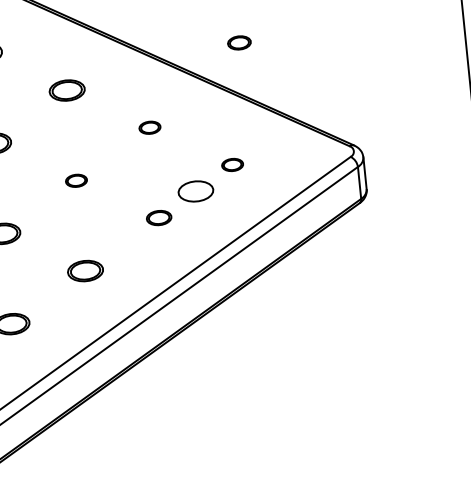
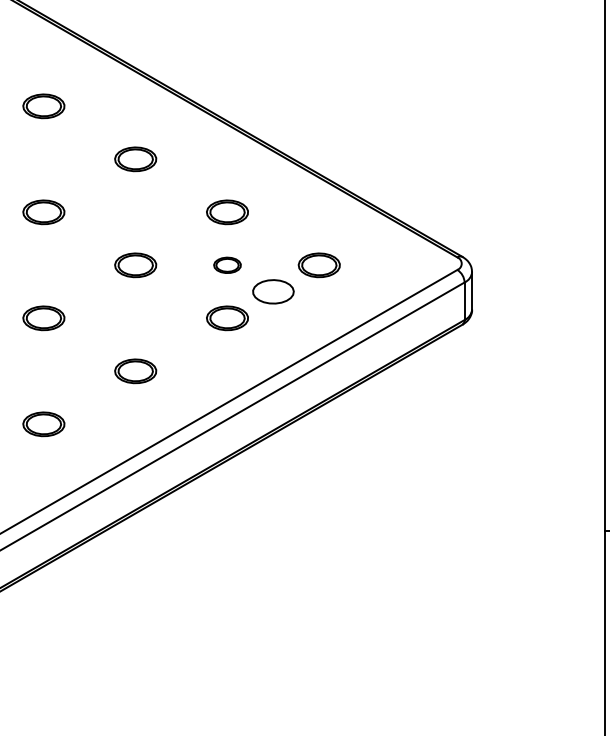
part: (239, 42) -> (227, 264), moved
part: (149, 127) -> (227, 212), size x1.67
part: (232, 165) -> (318, 265), size x1.67
part: (76, 180) -> (135, 265), size x1.67
part: (159, 218) -> (227, 318), size x1.43

